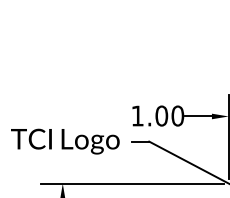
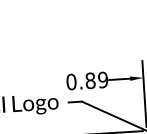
text: (157, 115) -> (87, 80), 1.00 -> 0.89

